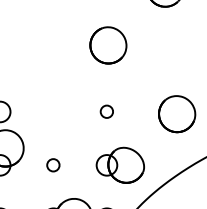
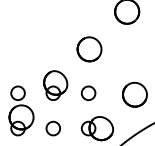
part: (56, 100) -> (55, 85), added
circle: (106, 110) -> (88, 92), size x1.67
circle: (52, 165) -> (52, 128), size x1.67

